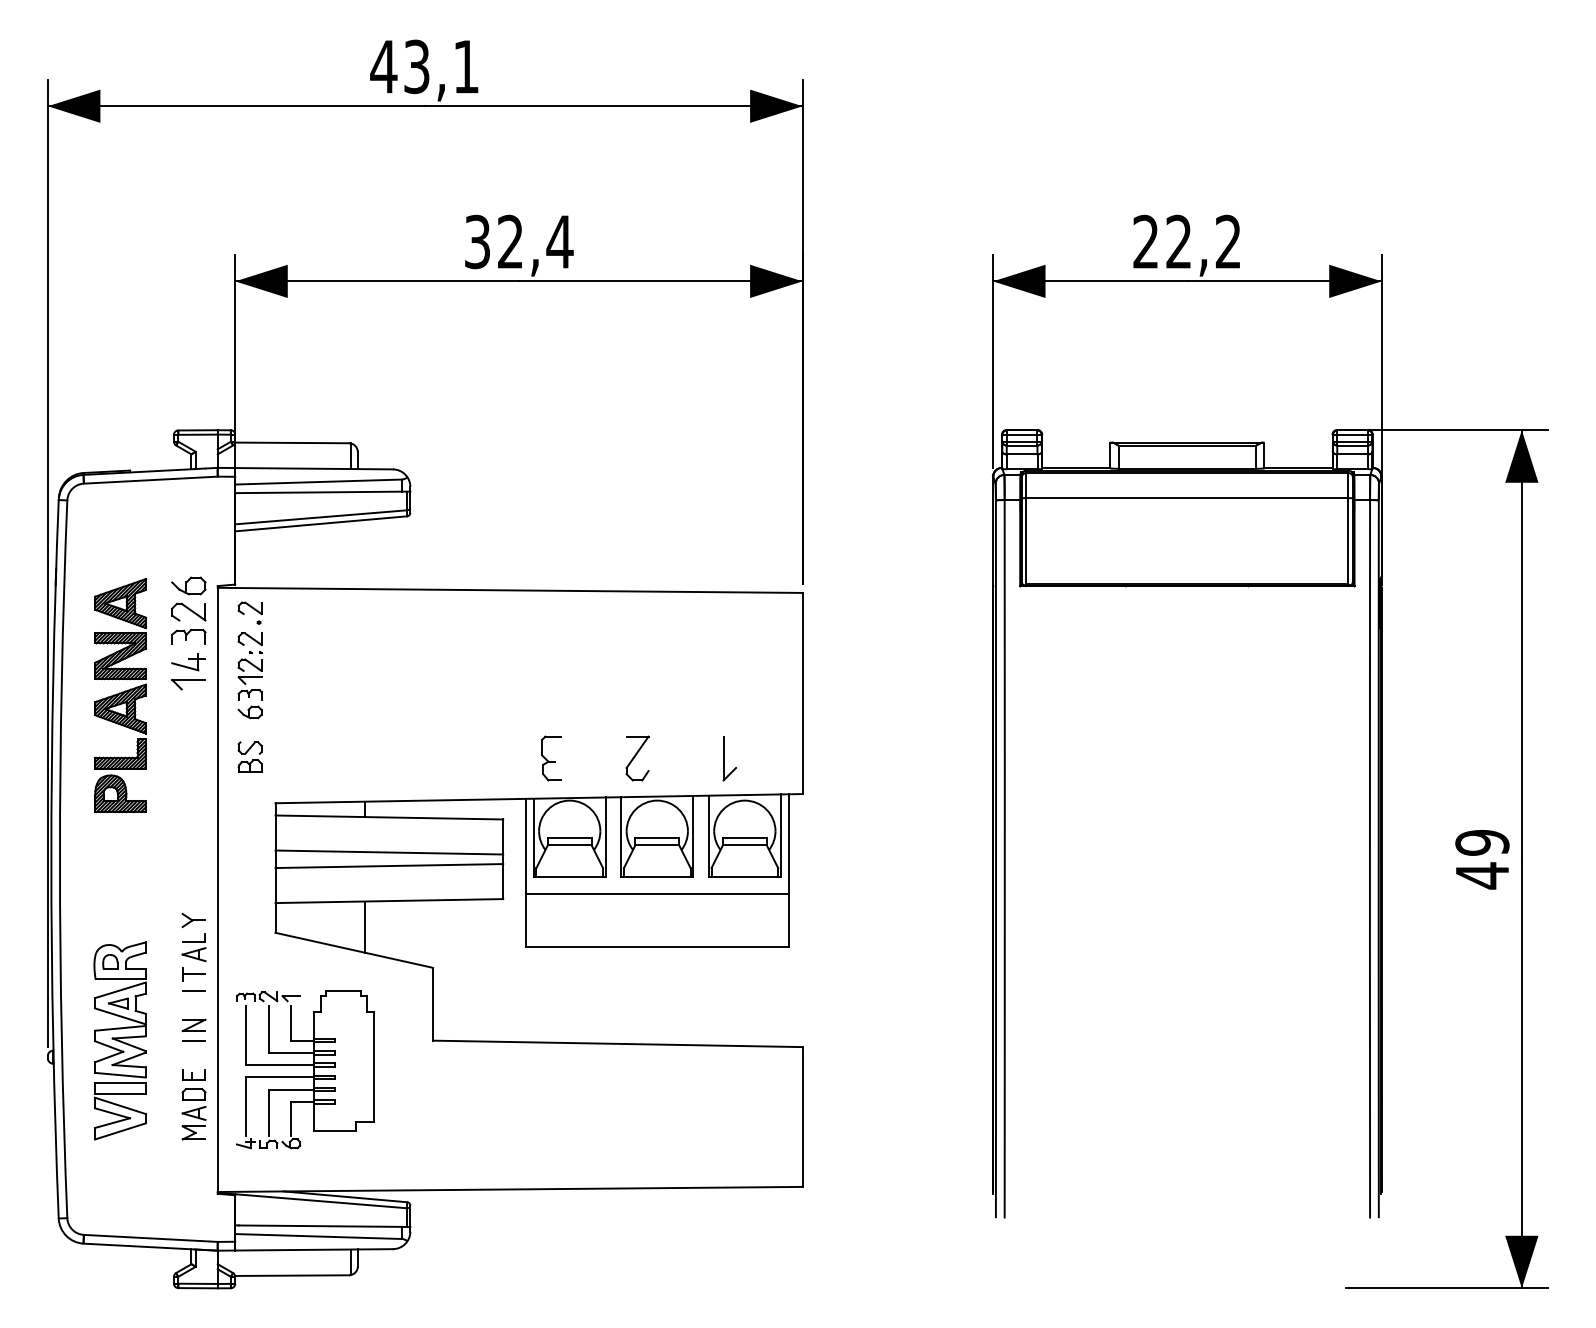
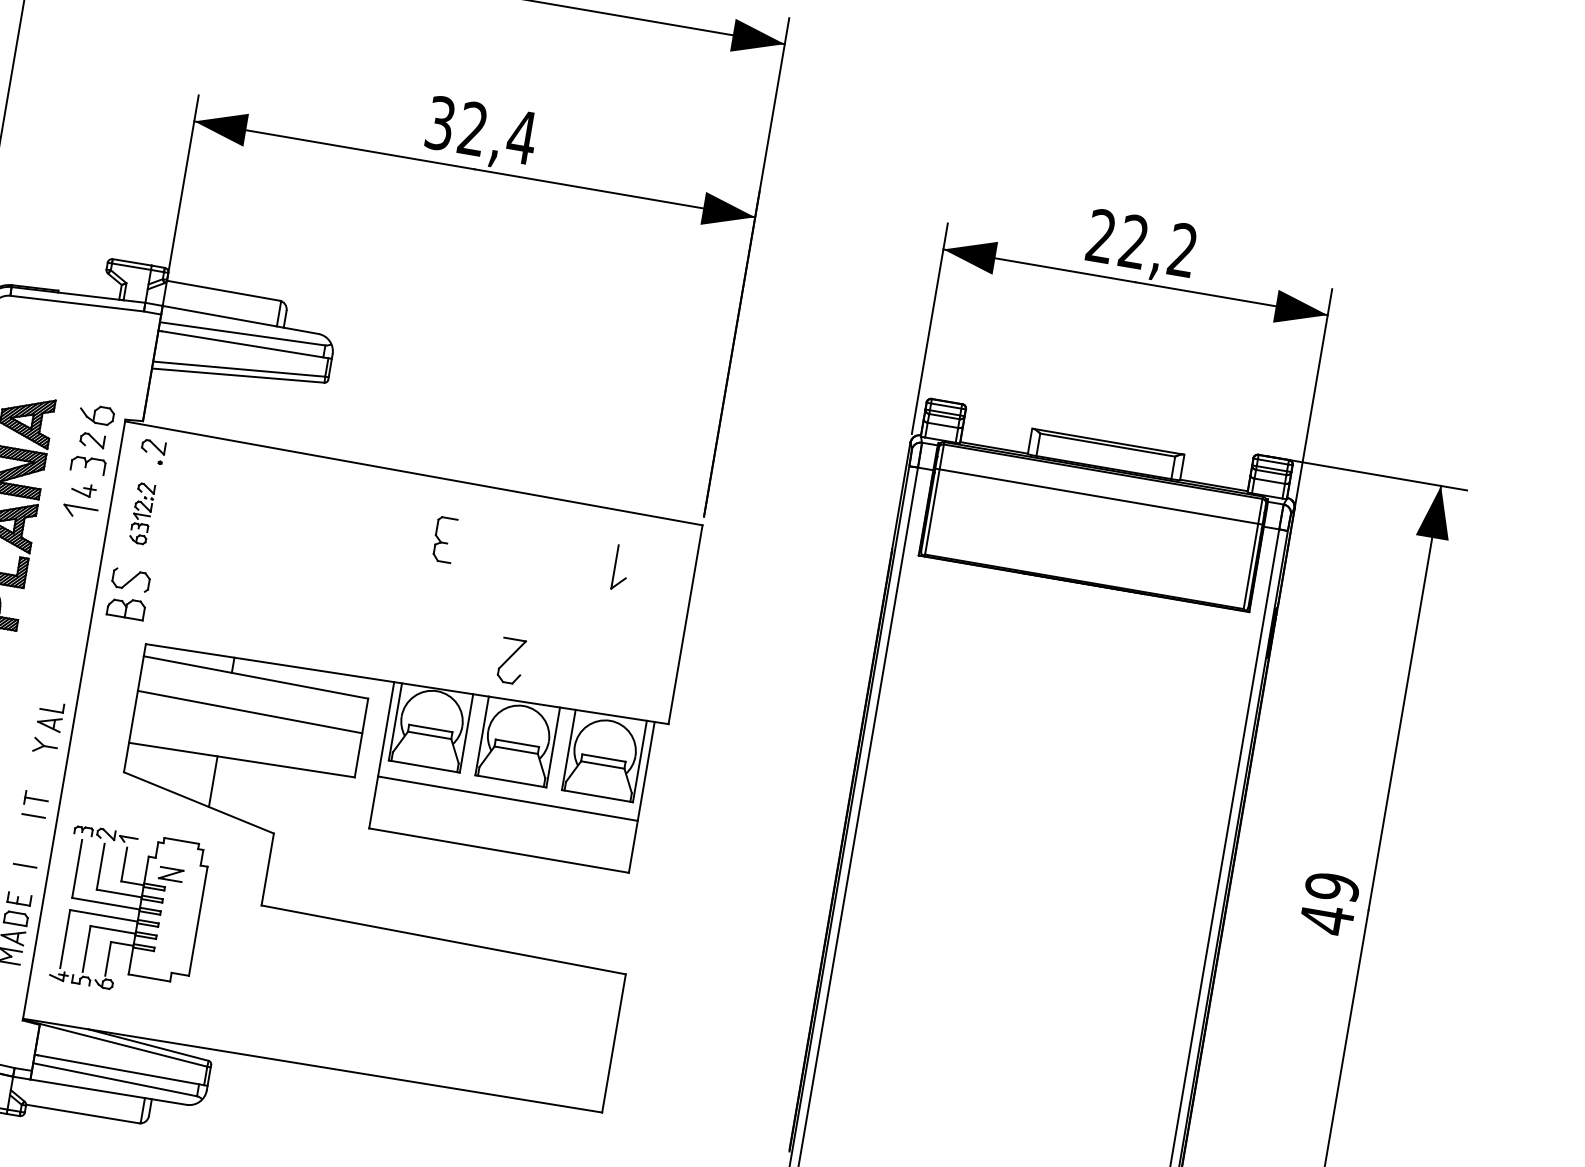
part: (188, 611) -> (92, 439), size x0.7
part: (188, 662) -> (83, 490), size x0.7
part: (249, 675) -> (141, 513), size x0.7
part: (249, 756) -> (128, 593), size x1.6
part: (551, 758) -> (444, 539), moved
part: (729, 758) -> (620, 567), moved
line: (389, 866) -> (247, 725), removed
part: (193, 947) -> (50, 716), moved
part: (193, 1025) -> (170, 874), moved

